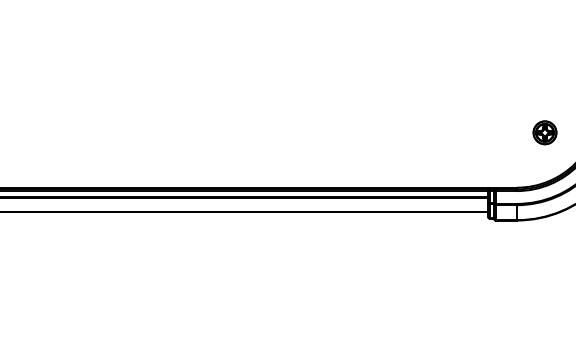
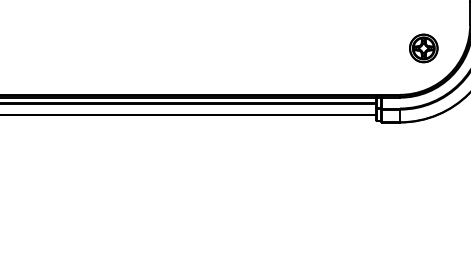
part: (544, 132) -> (423, 48), size x1.43

